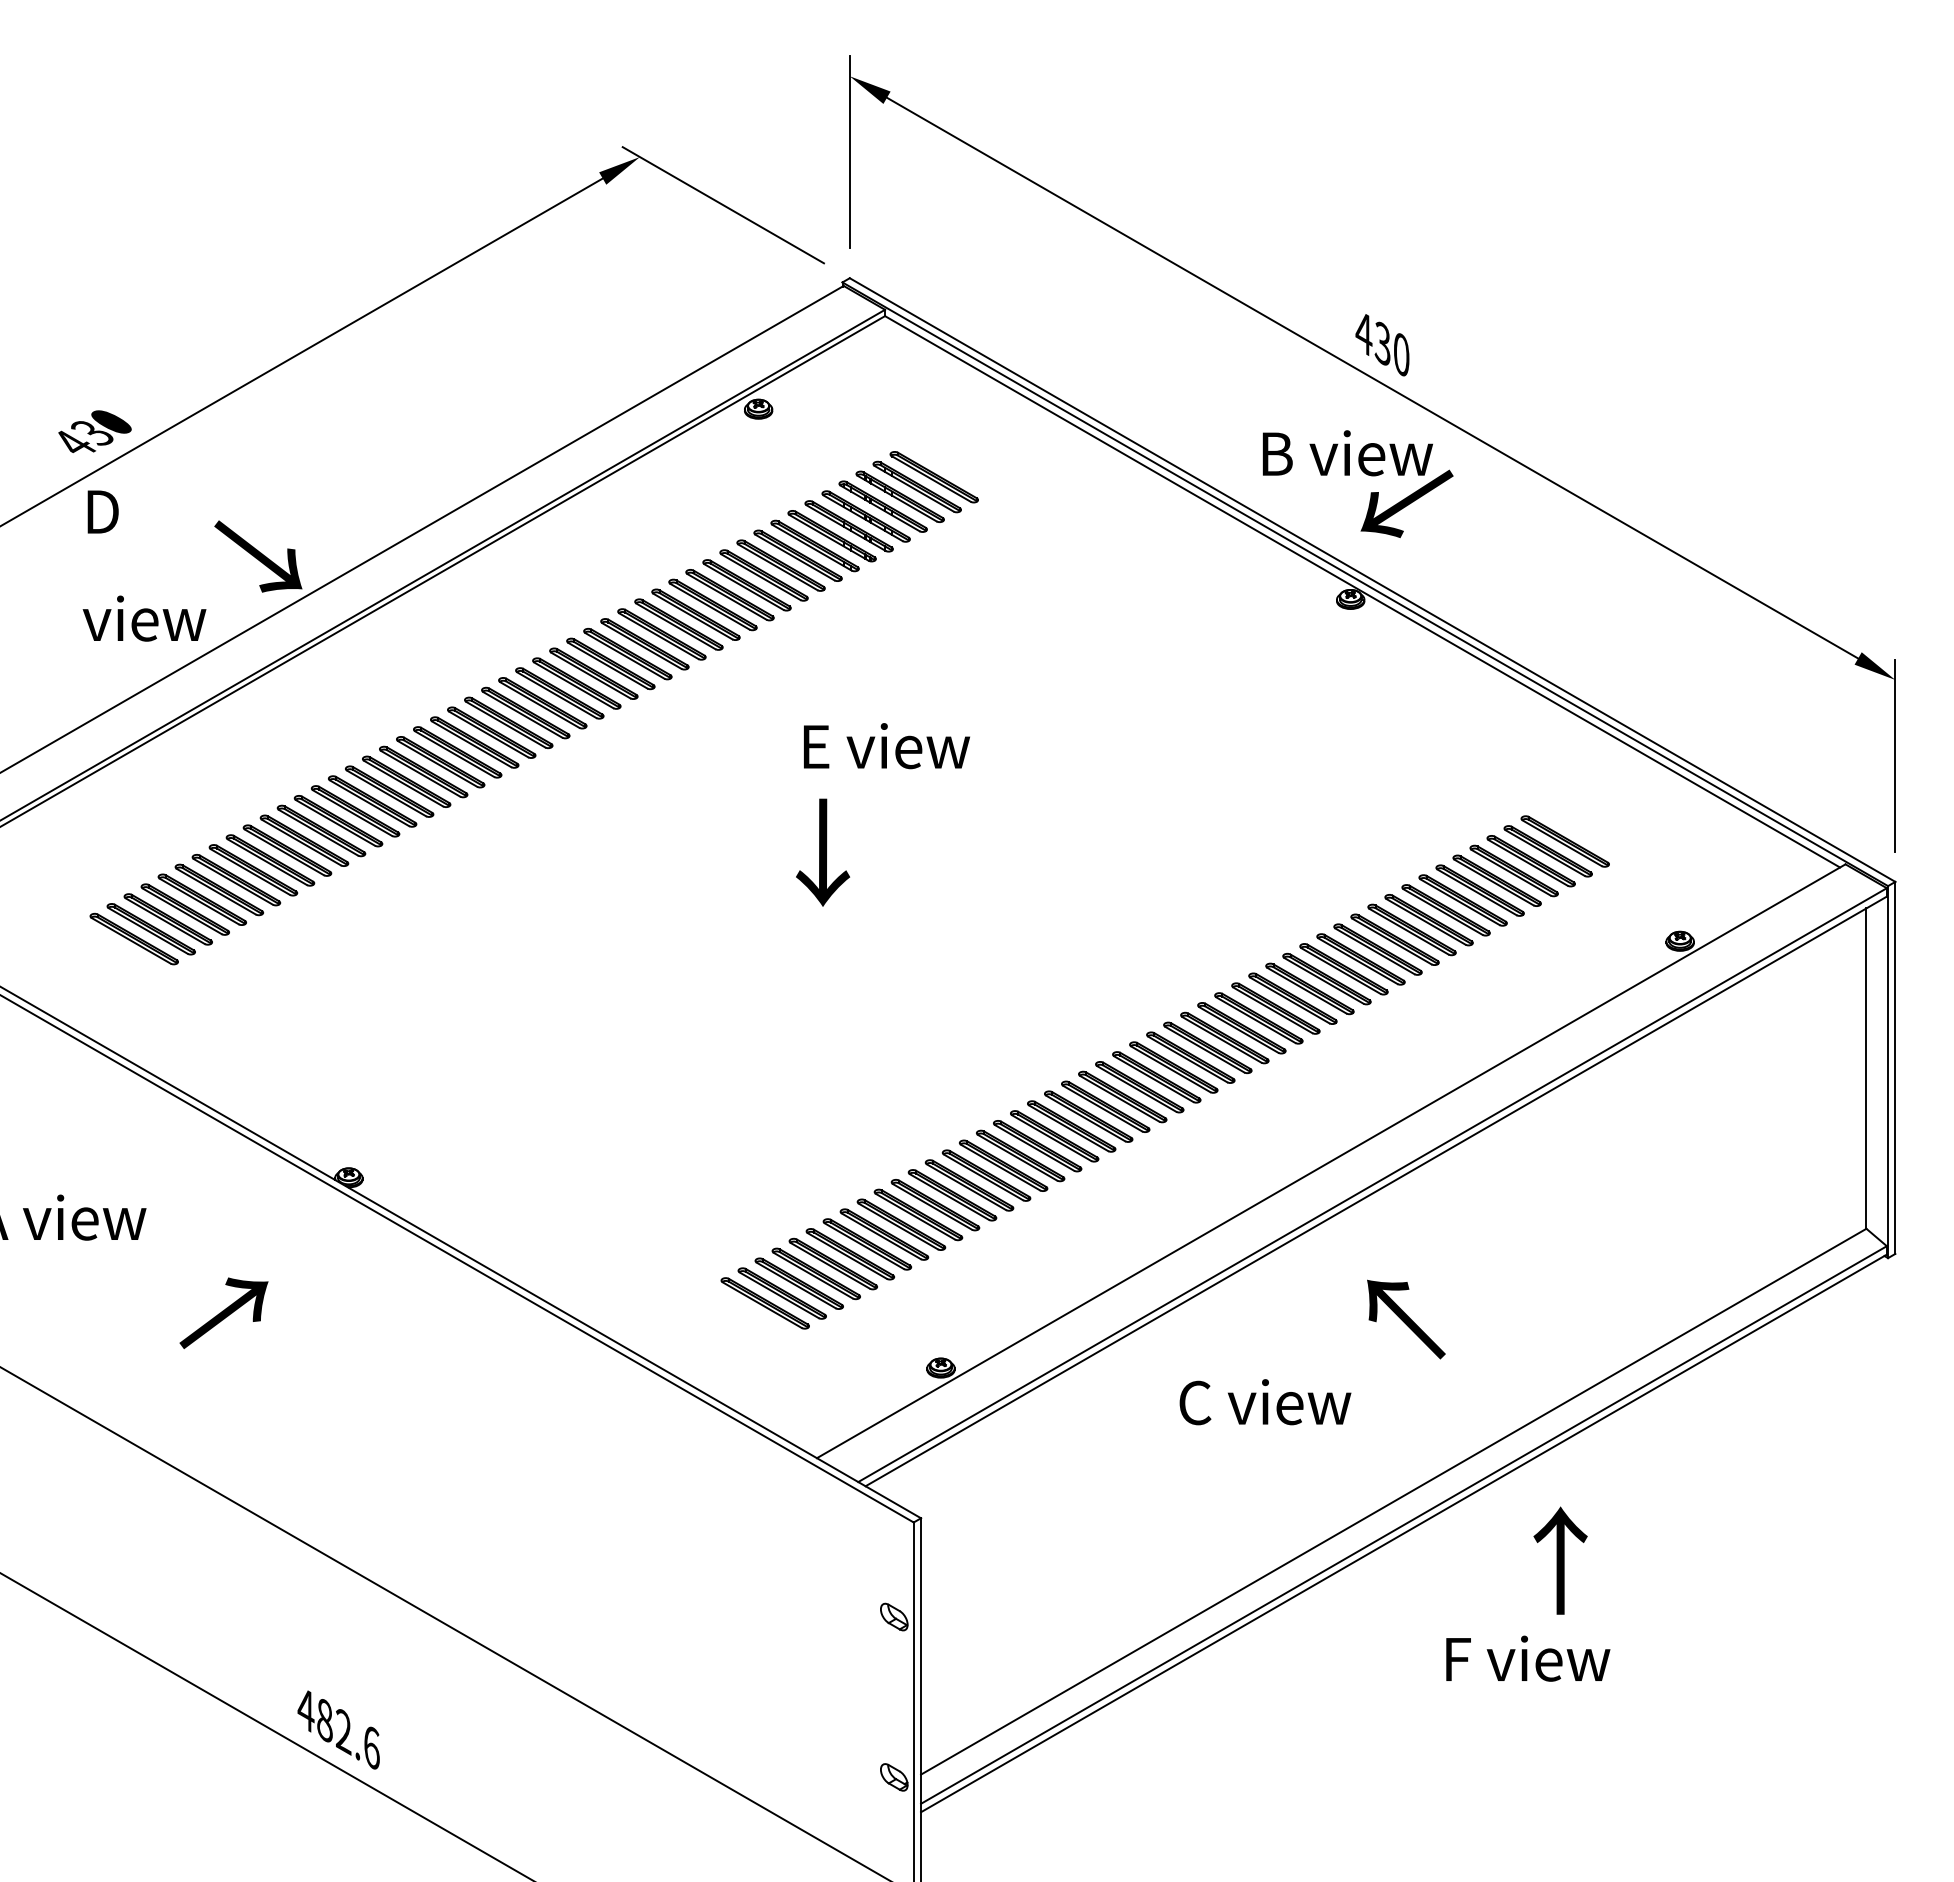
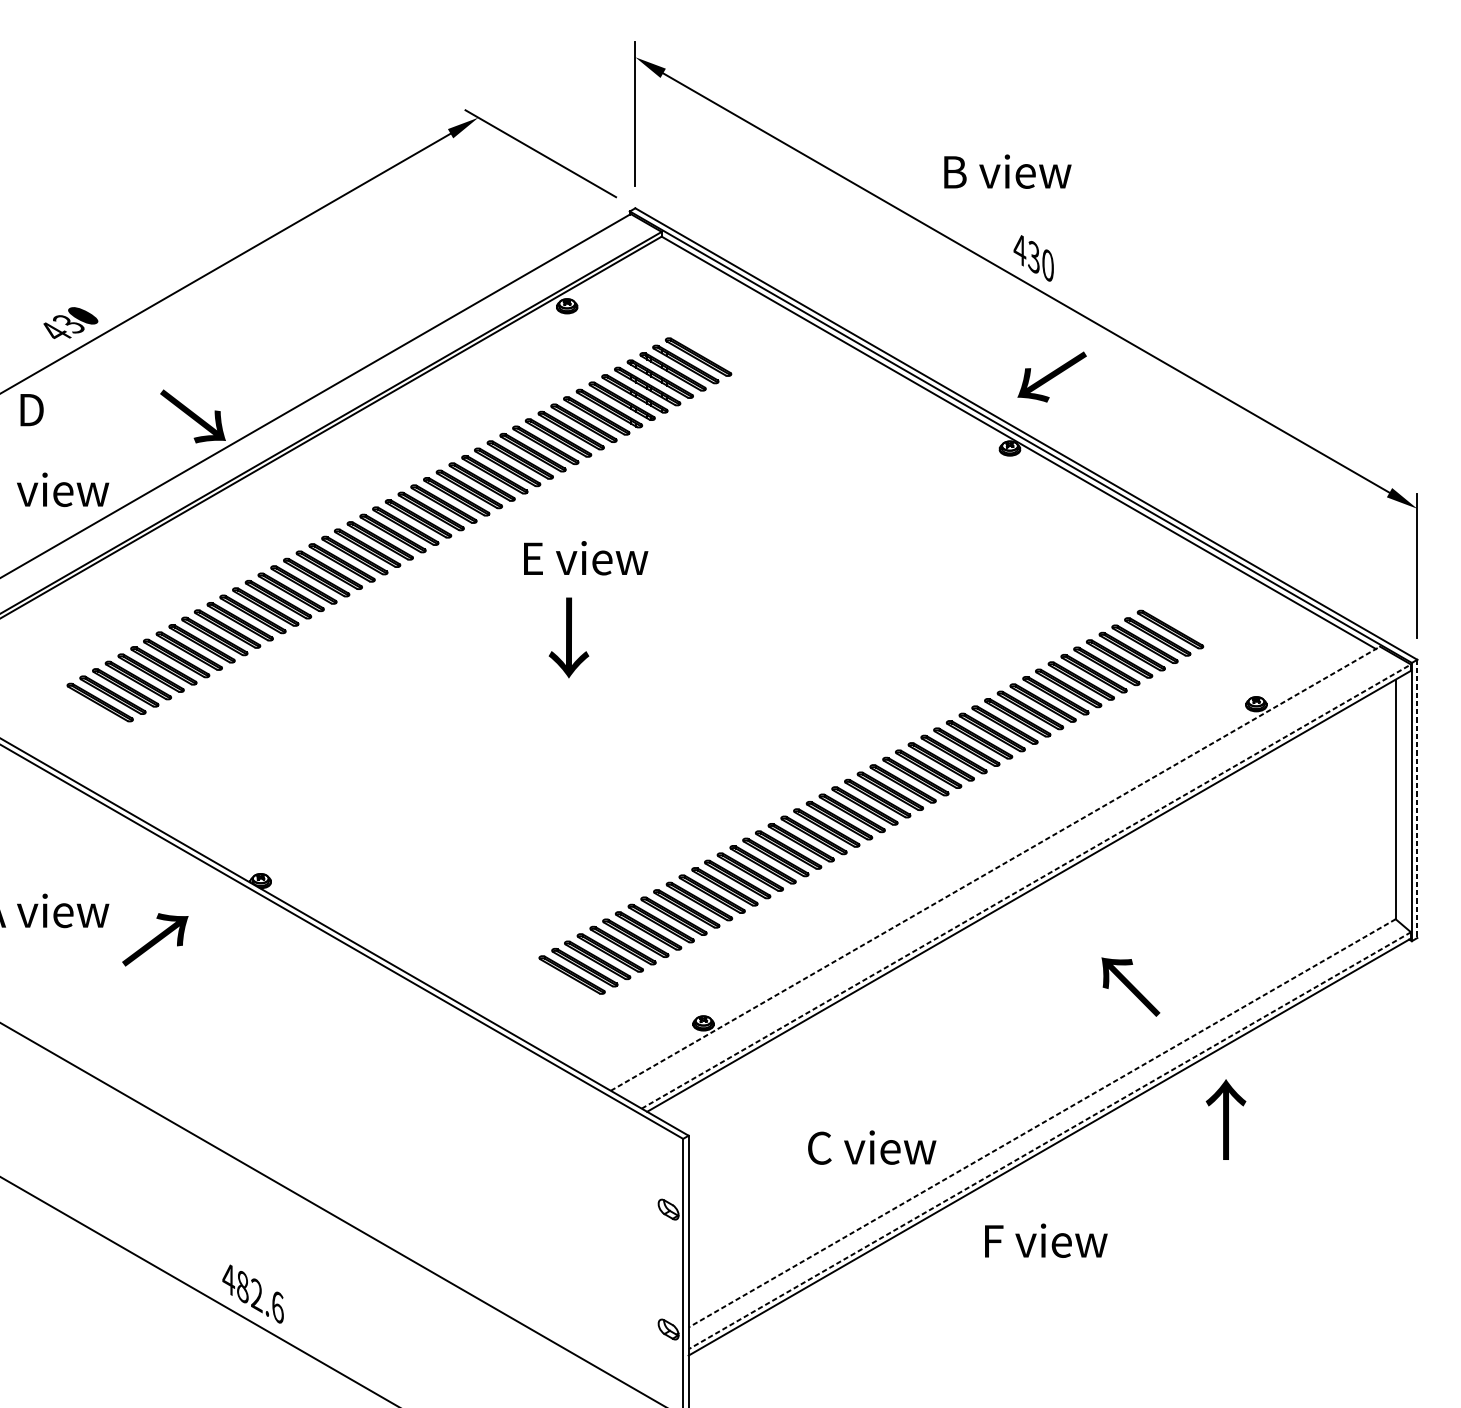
text: (1347, 453) -> (1007, 171), moved
text: (144, 565) -> (62, 450), moved
text: (886, 746) -> (585, 558), moved
text: (823, 852) -> (569, 637), moved
line: (1895, 1068) -> (1417, 799), solid -> dashed
line: (1331, 1161) -> (995, 868), solid -> dashed
line: (1372, 1185) -> (1026, 886), solid -> dashed
text: (223, 1312) -> (154, 939), moved
text: (1406, 1319) -> (1131, 987), moved
text: (1265, 1402) -> (872, 1147), moved
line: (1393, 1501) -> (1042, 1123), solid -> dashed
line: (1403, 1525) -> (1049, 1141), solid -> dashed
text: (1560, 1560) -> (1225, 1119), moved
text: (1528, 1658) -> (1046, 1240), moved

